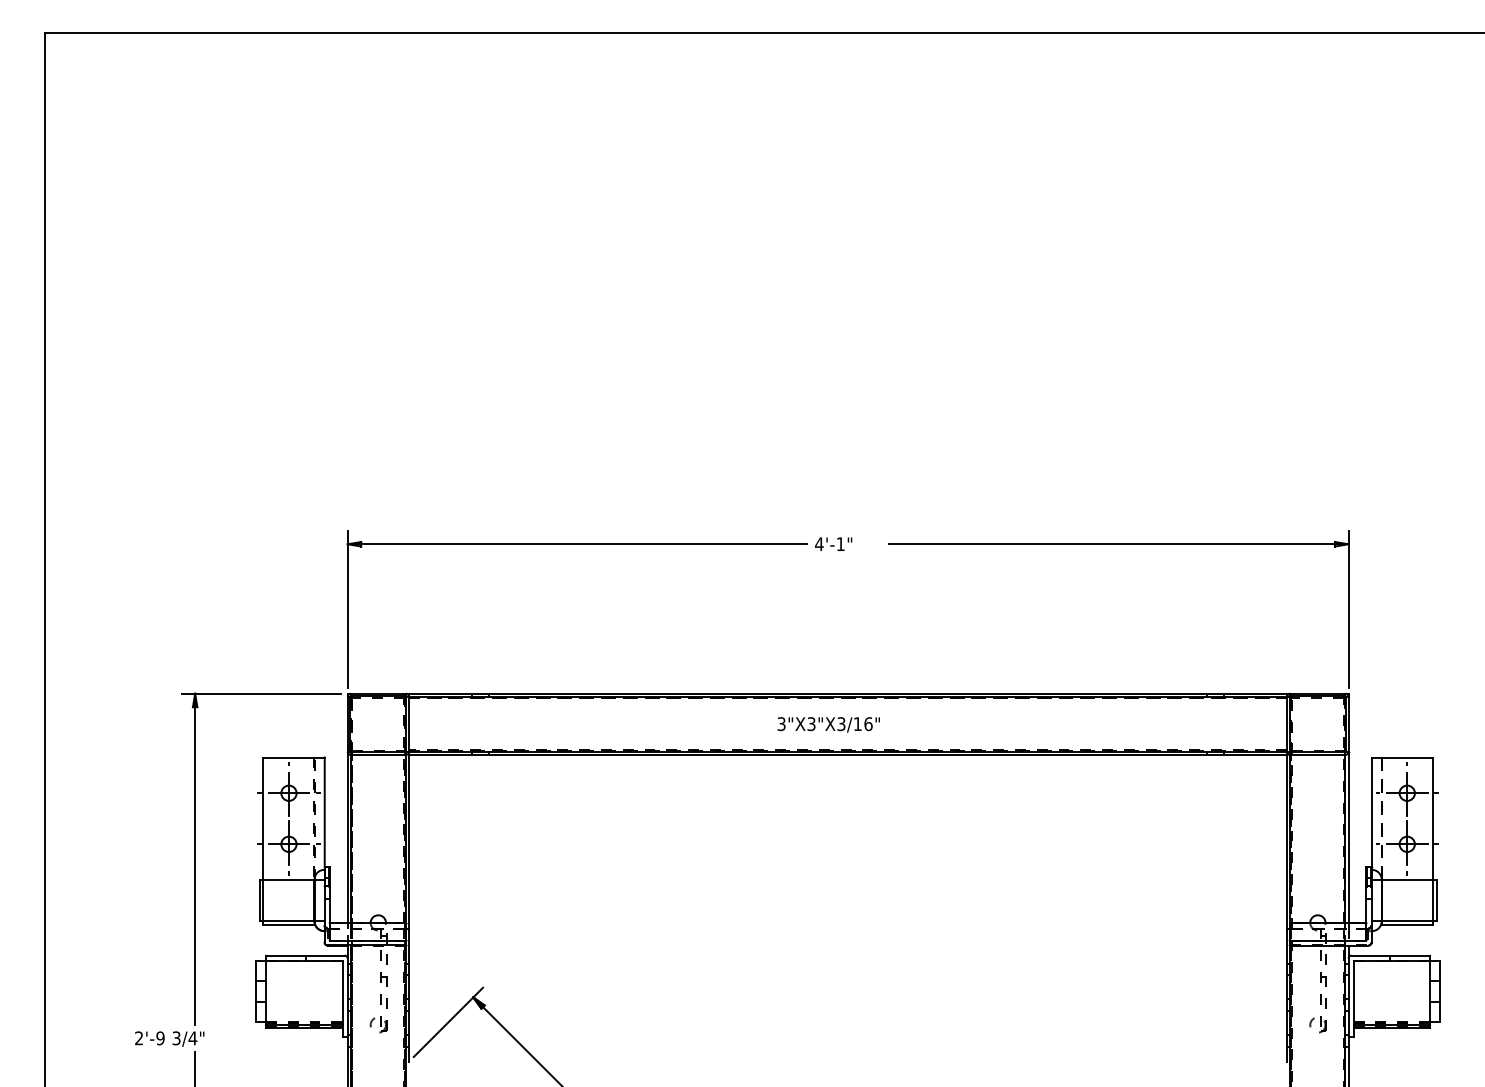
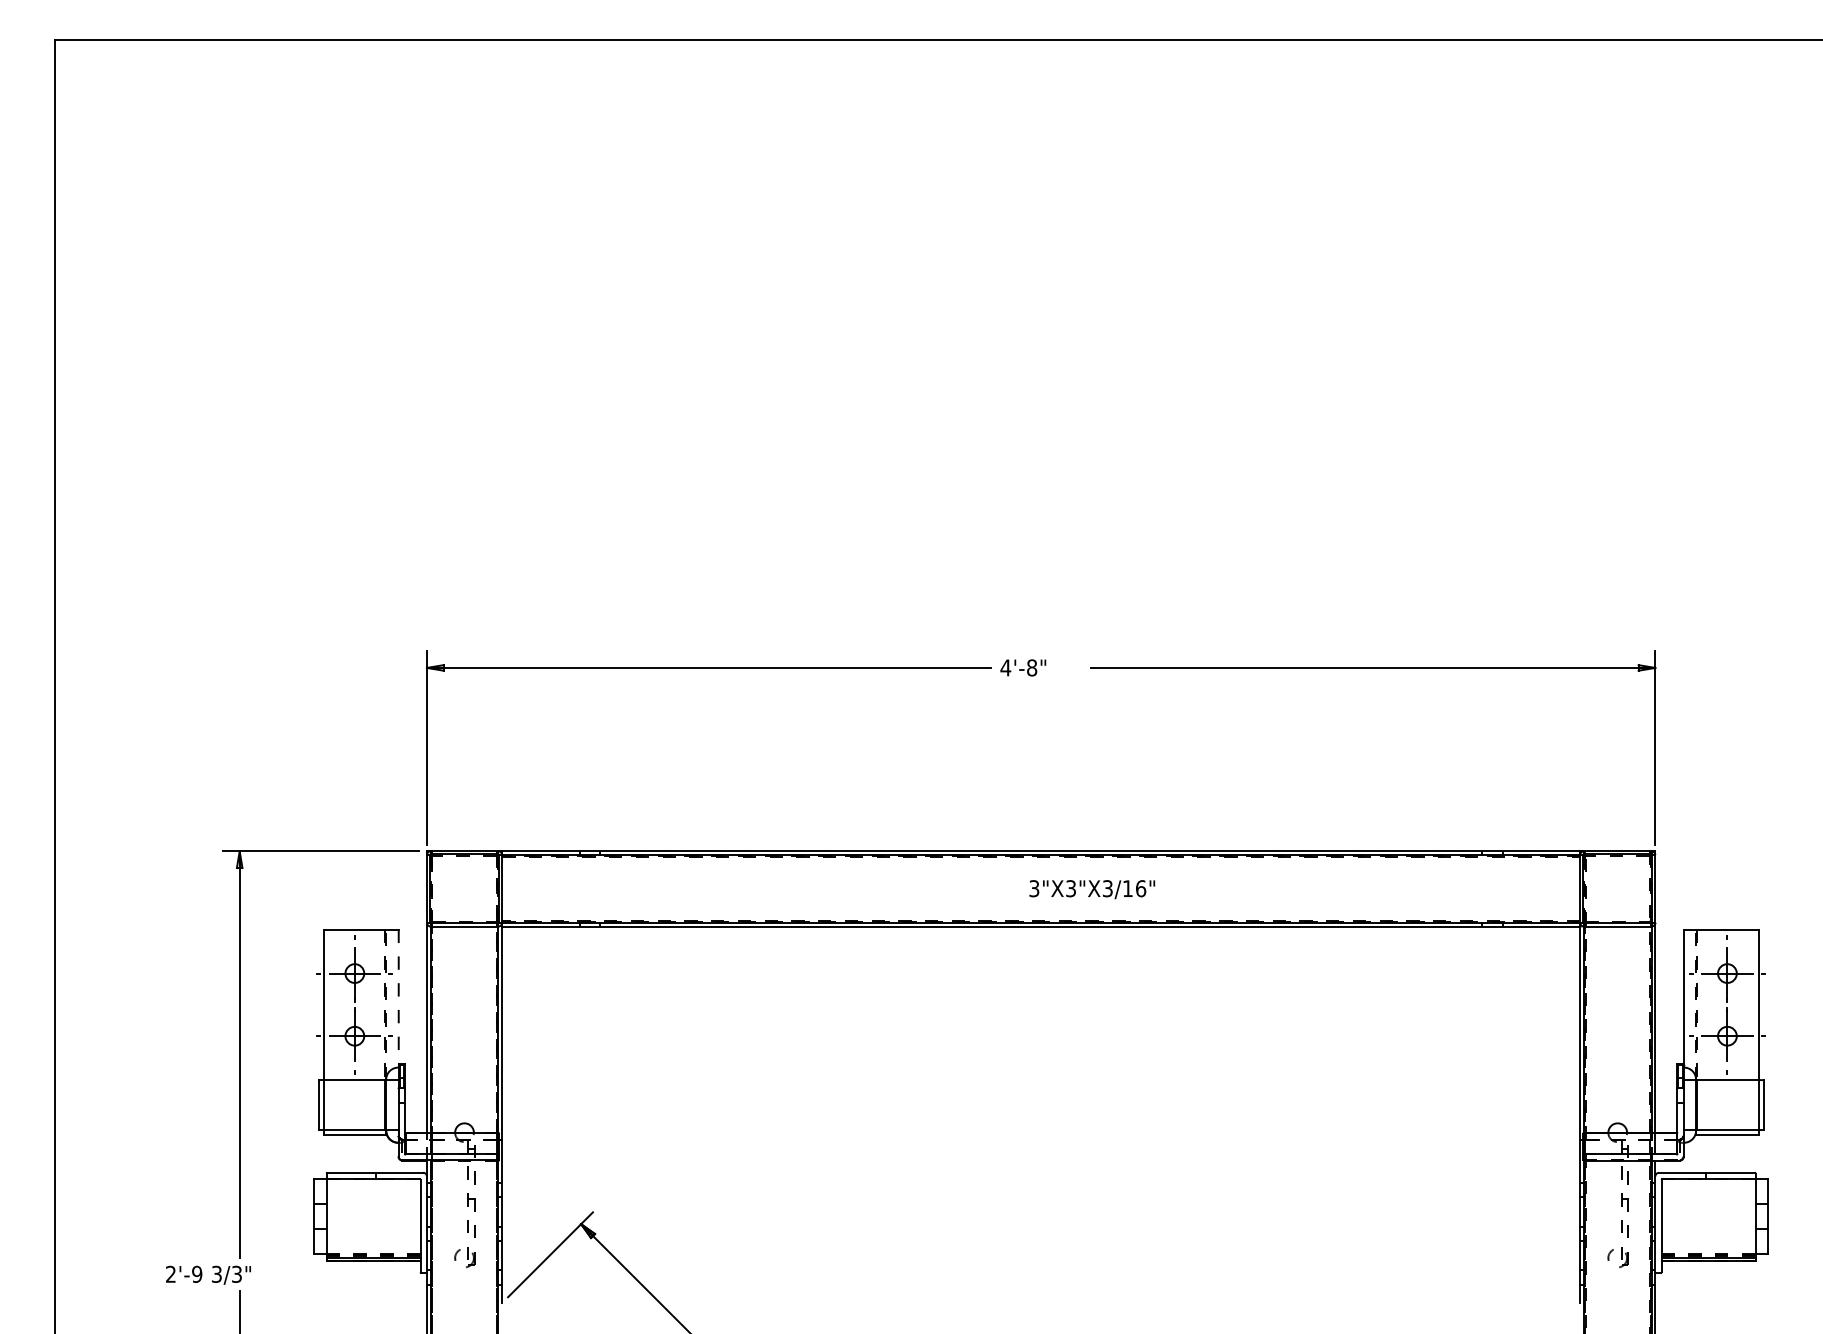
text: (840, 544) -> (1031, 668), 4'-1" -> 4'-8"
text: (828, 724) -> (1091, 889), moved
line: (324, 812) -> (398, 997), solid -> dashed
text: (192, 1038) -> (236, 1274), 3/4" -> 3/3"

